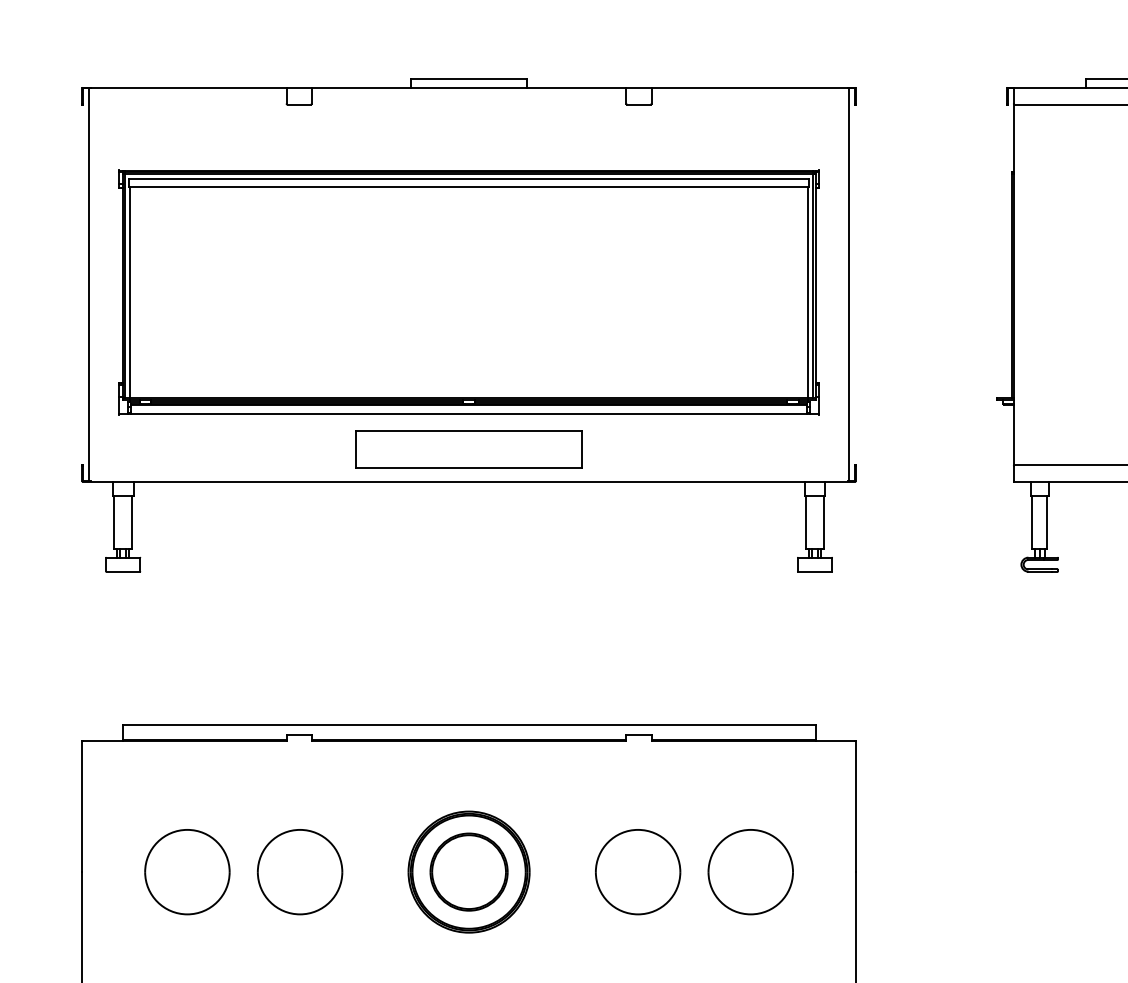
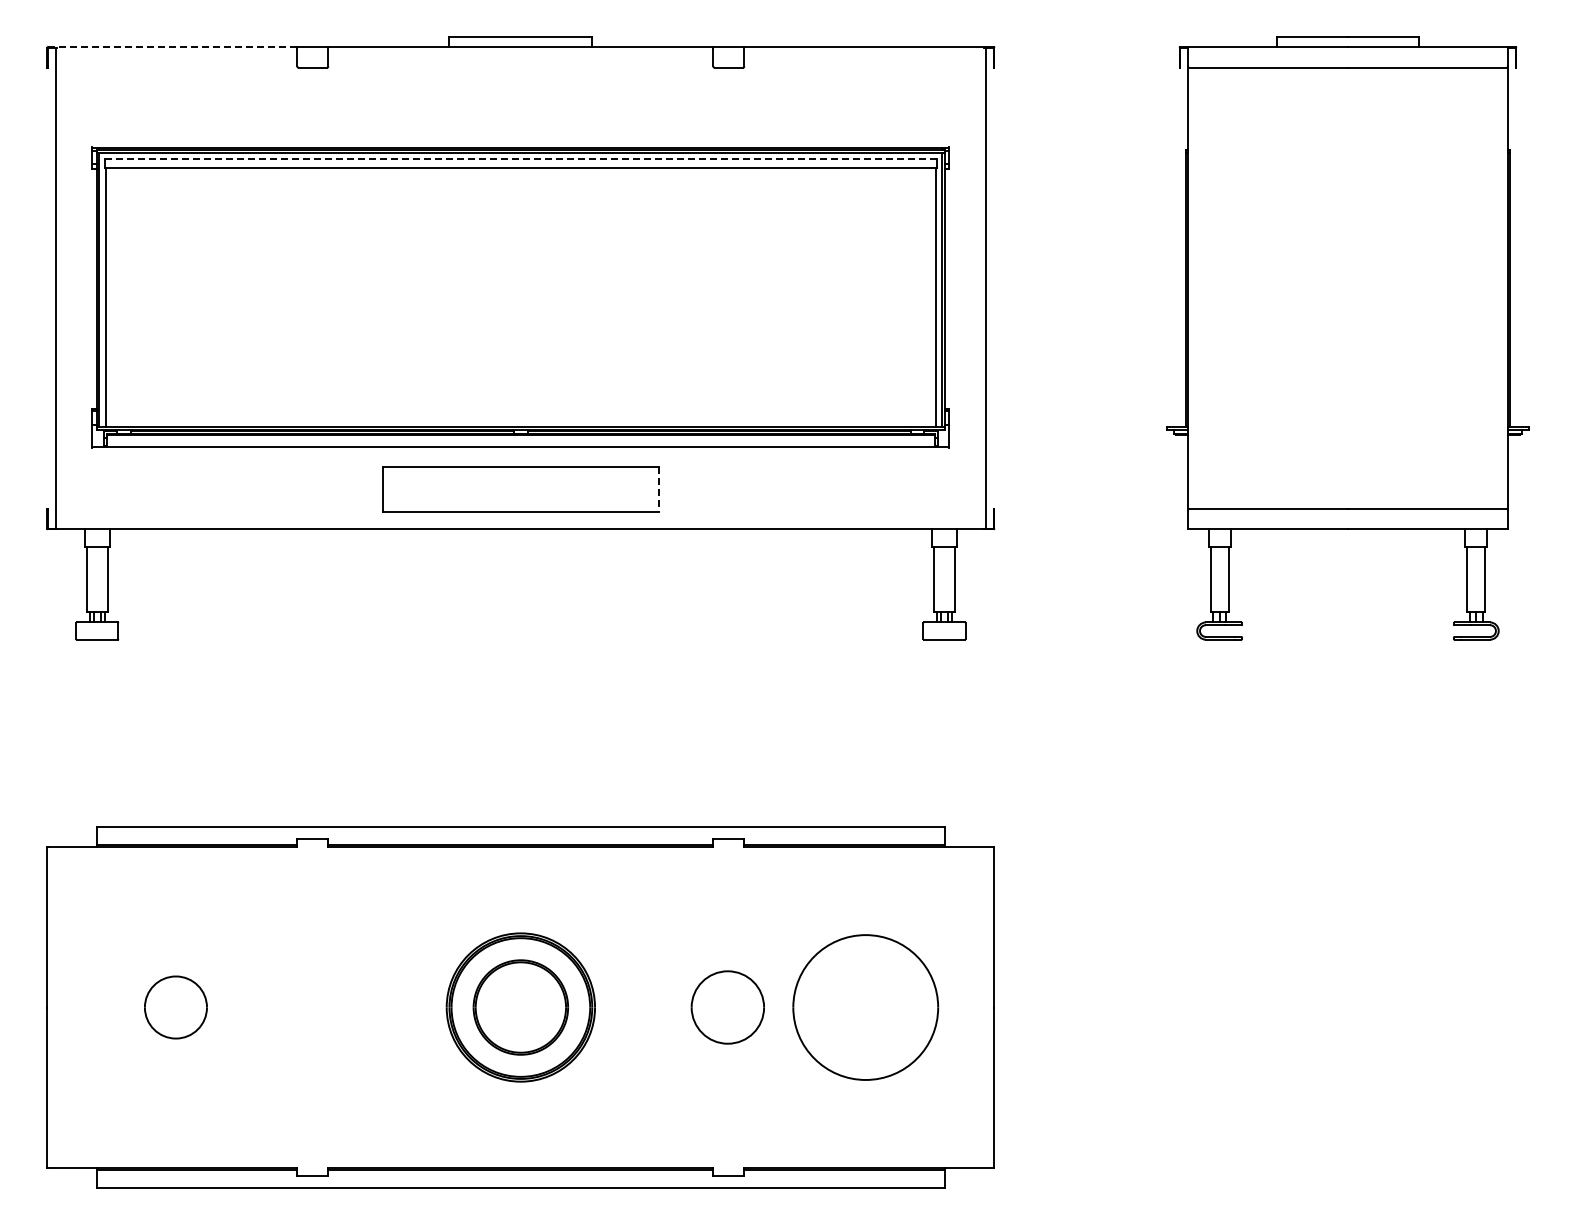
line: (184, 88) -> (172, 47), solid -> dashed
line: (468, 178) -> (520, 158), solid -> dashed
line: (581, 449) -> (658, 490), solid -> dashed
part: (187, 872) -> (175, 1007), size x0.6
part: (299, 872) -> (313, 1007), removed
part: (637, 872) -> (727, 1007), size x0.7
part: (750, 872) -> (865, 1007), size x1.4

